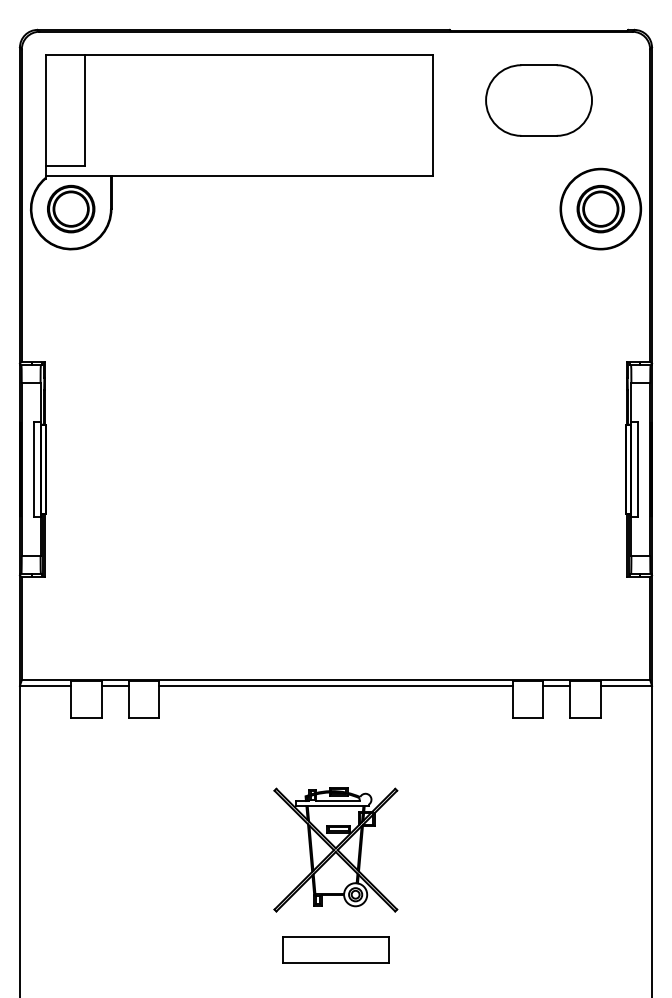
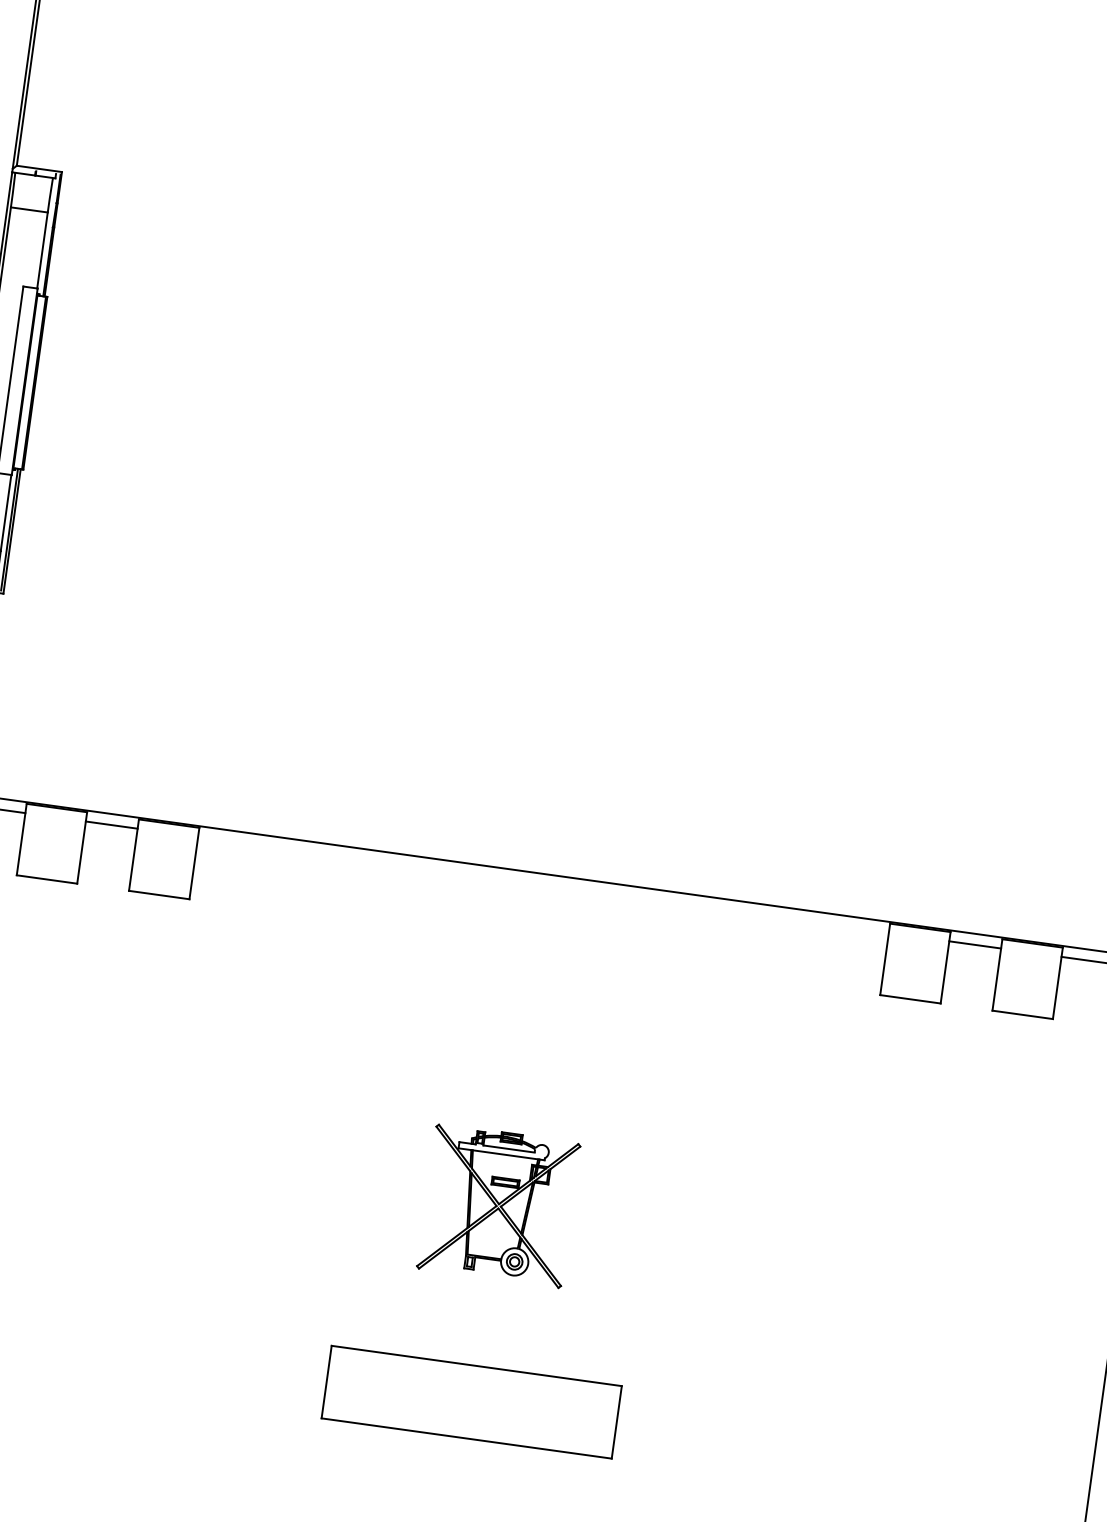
line: (335, 685) -> (542, 884), removed
part: (335, 849) -> (498, 1205), size x0.6
part: (335, 949) -> (470, 1400), size x1.4

